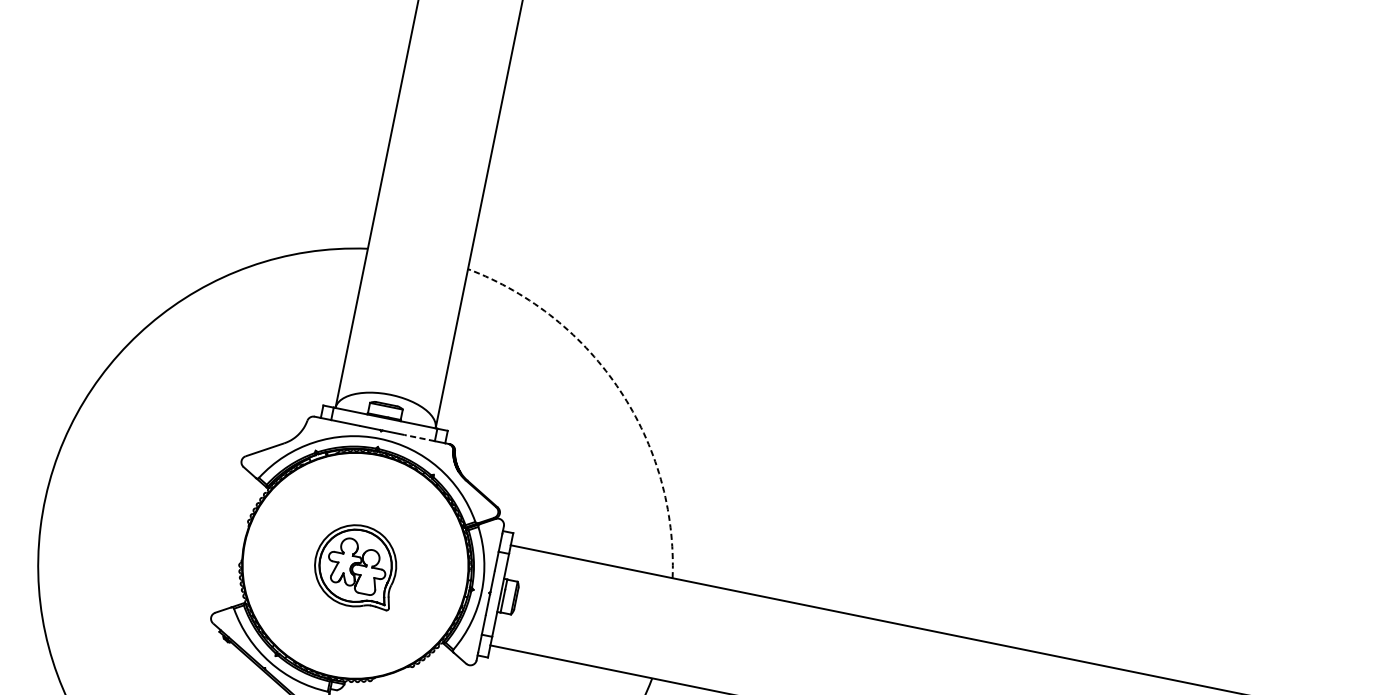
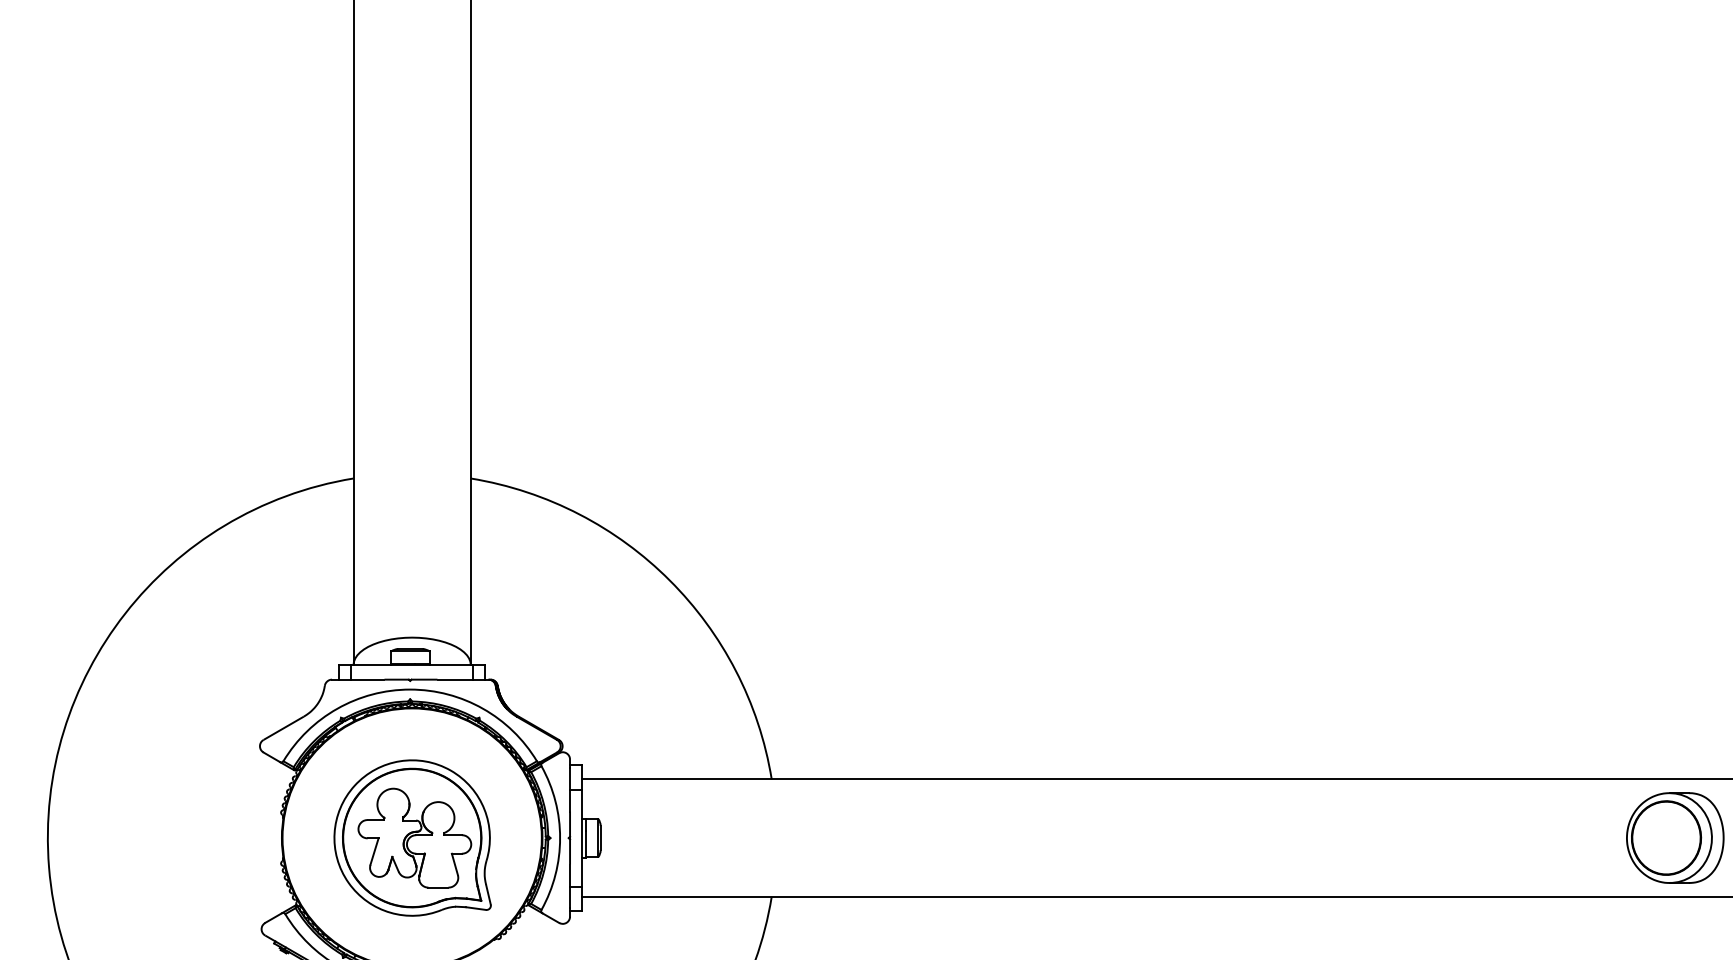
arc: (619, 390) -> (669, 580), dashed -> solid
line: (420, 438) -> (455, 679), dashed -> solid
part: (355, 565) -> (412, 837), size x1.67

